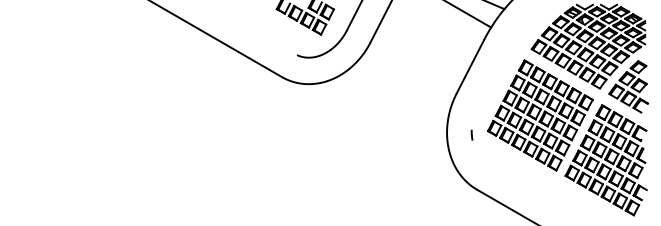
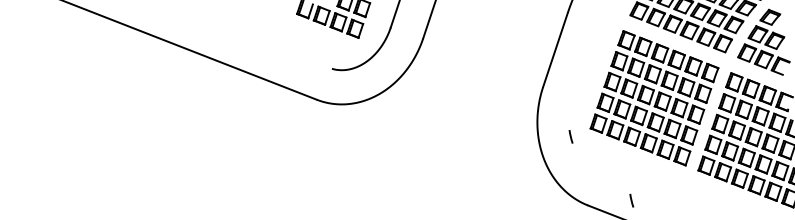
arc: (510, 190) -> (630, 199), added

